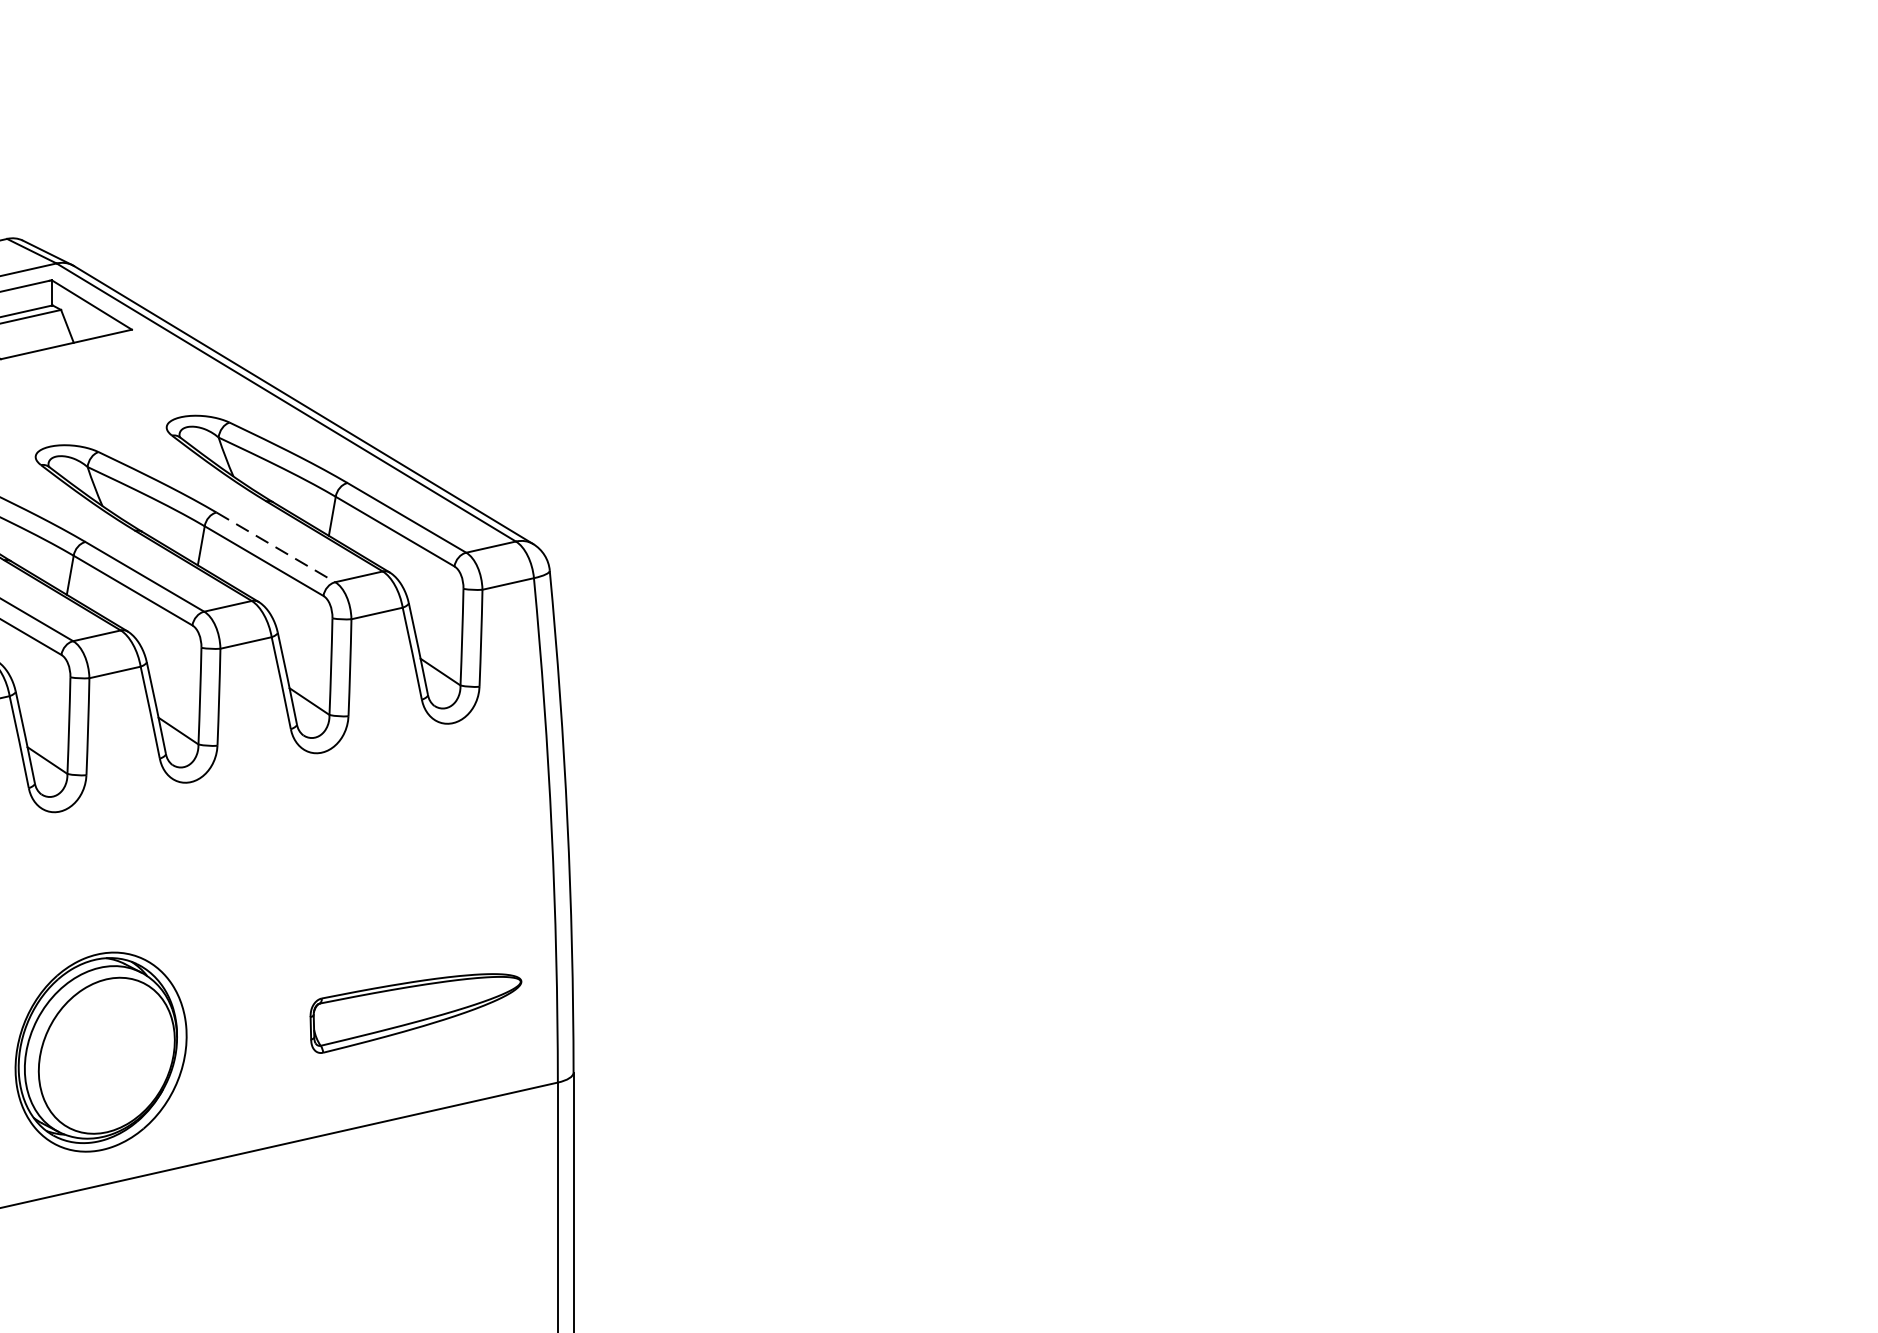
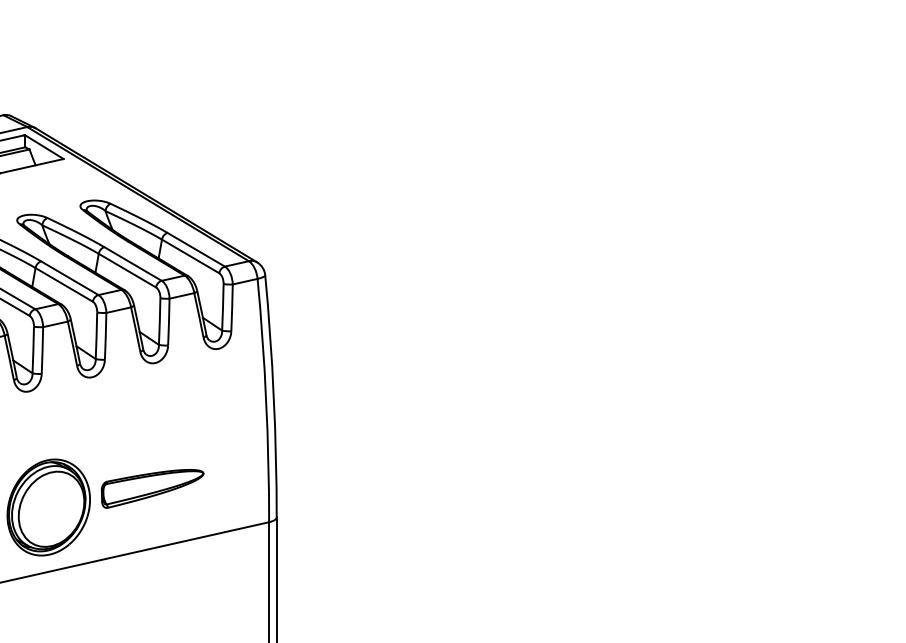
line: (276, 548) -> (133, 264), dashed -> solid
part: (415, 1012) -> (152, 488), moved

